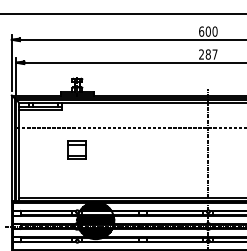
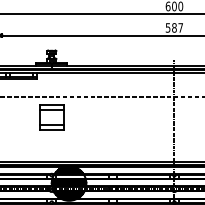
text: (201, 54) -> (168, 27), 287 -> 587
part: (76, 149) -> (50, 116), size x1.43

